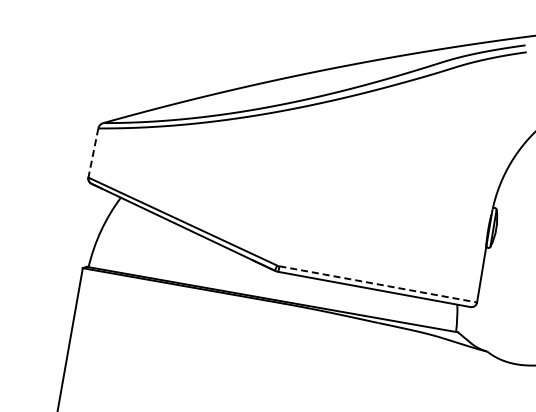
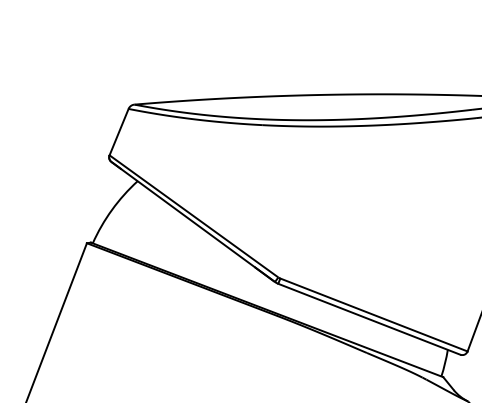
line: (93, 153) -> (119, 132), dashed -> solid
line: (378, 284) -> (374, 315), dashed -> solid

